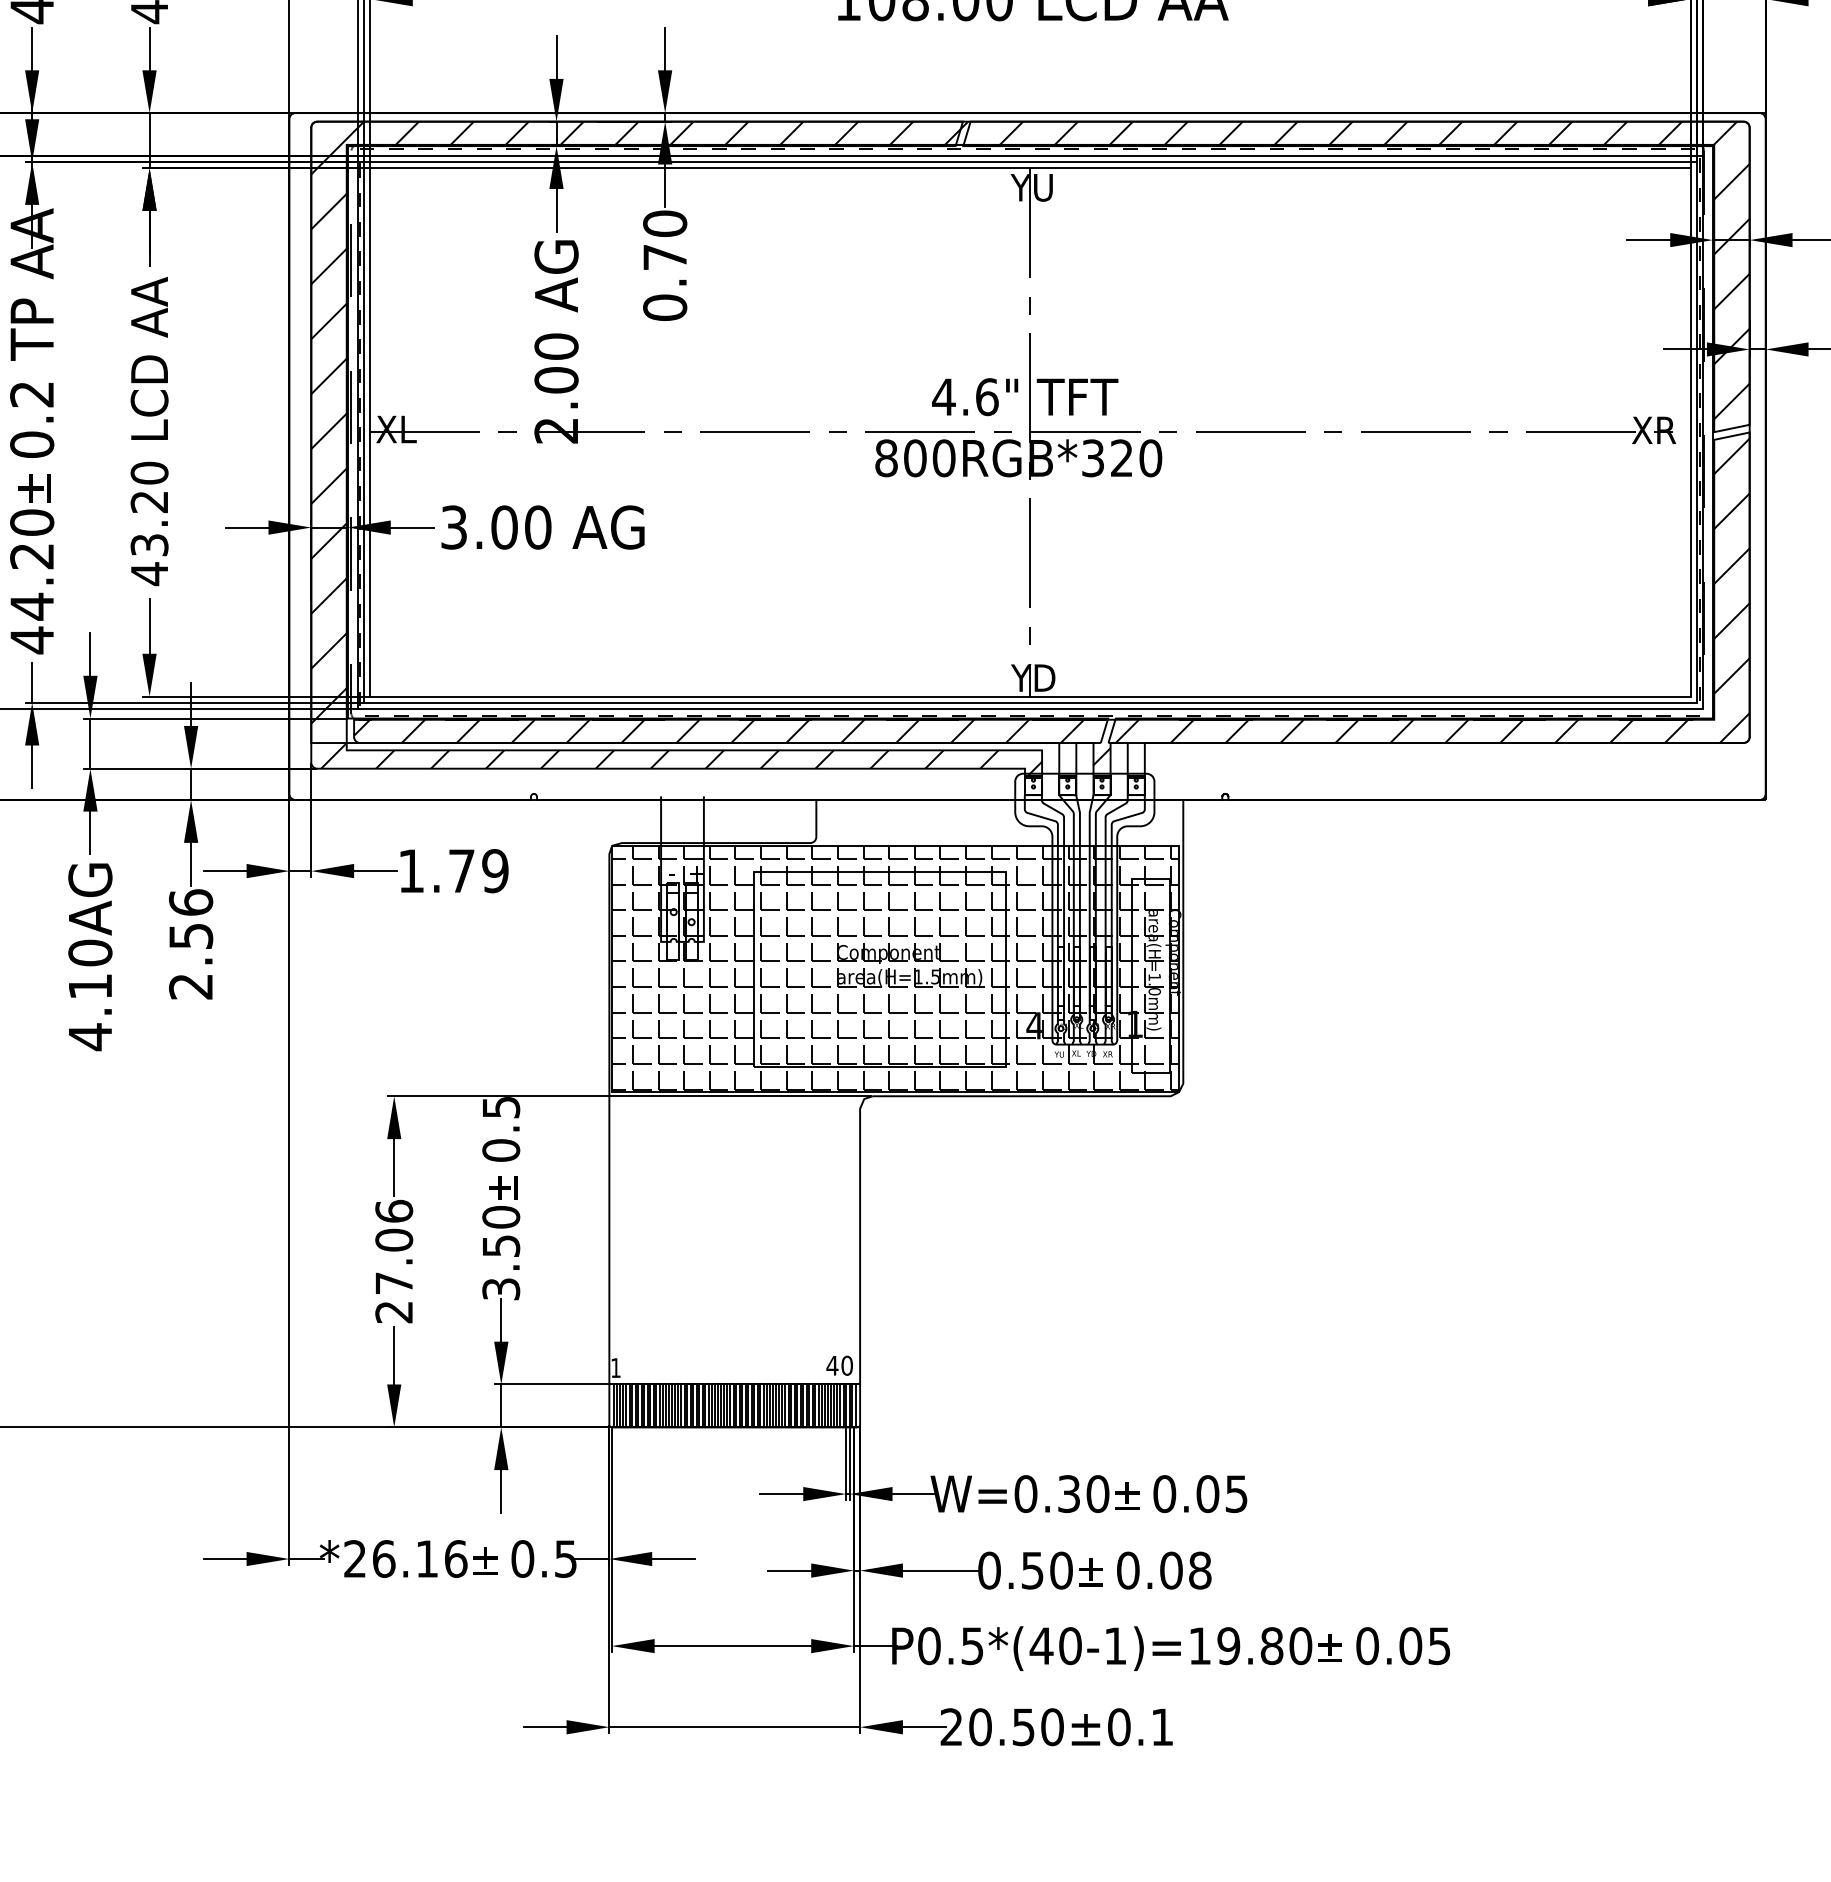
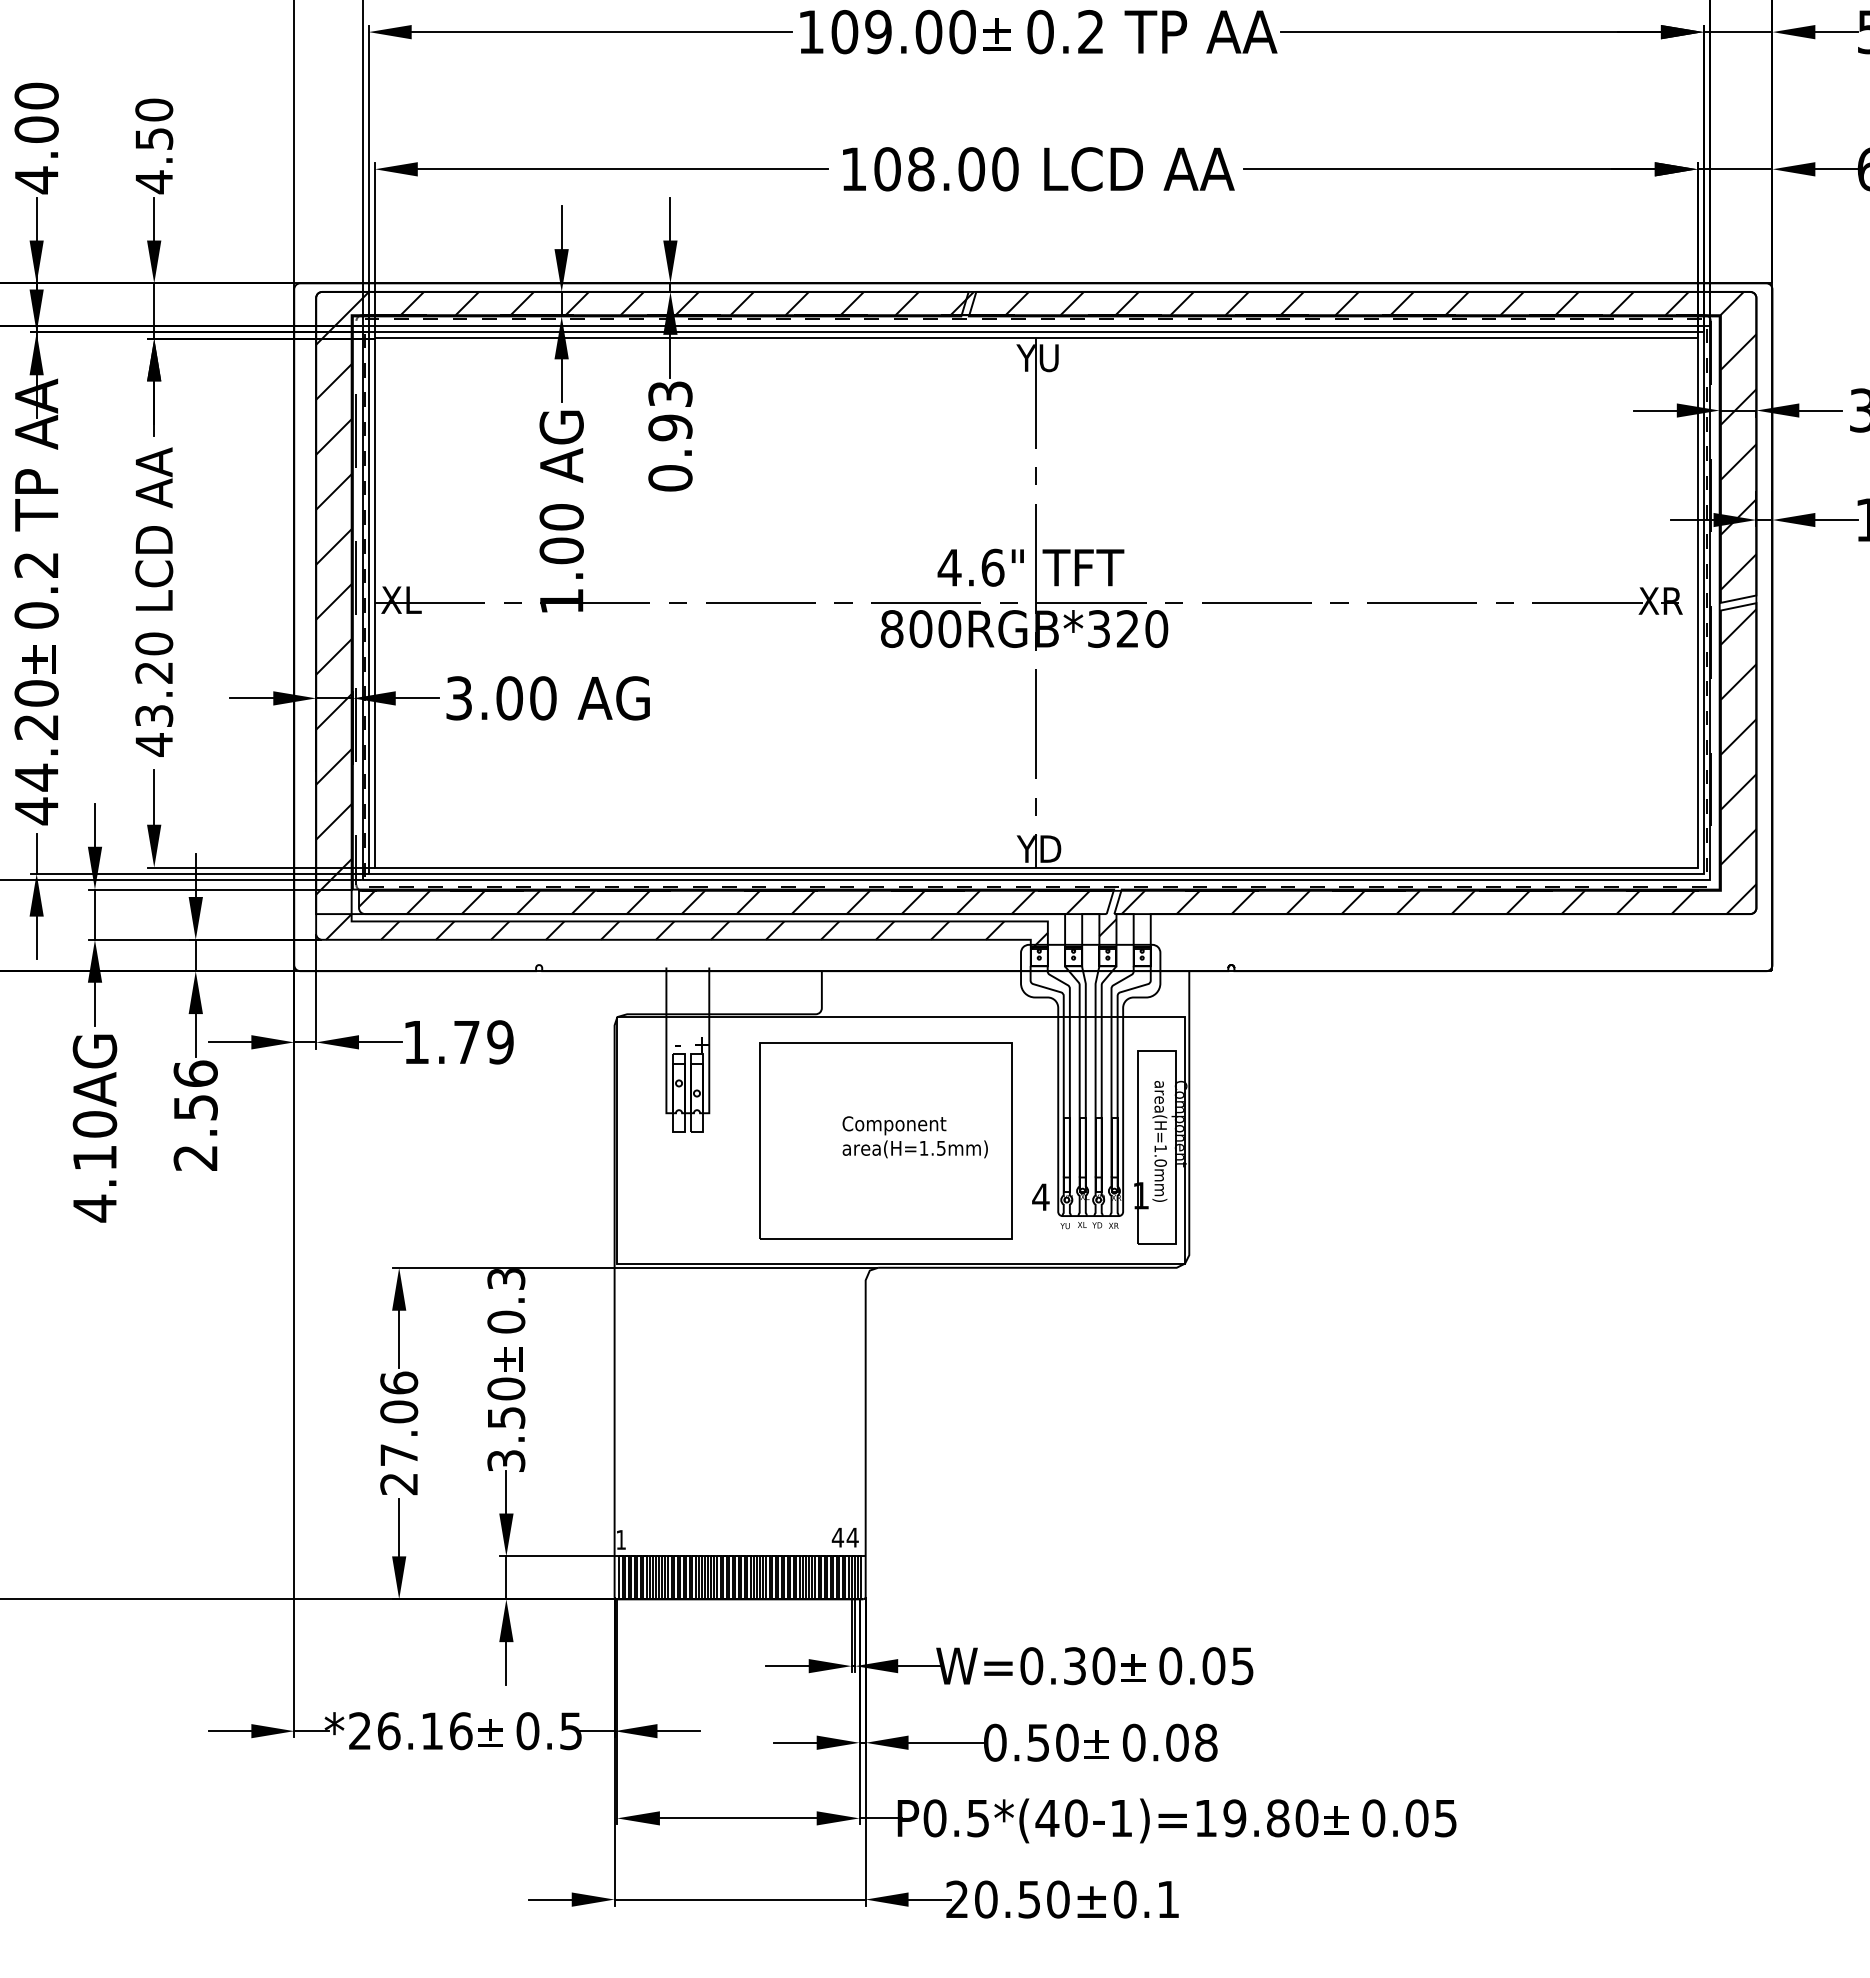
text: (665, 240) -> (670, 410), 0.70 -> 0.93
text: (556, 430) -> (561, 601), 2.00 -> 1.00
hatch: (895, 968) -> (901, 1139), removed
text: (500, 1107) -> (505, 1279), 0.5 -> 0.3
text: (846, 1365) -> (852, 1537), 40 -> 44

